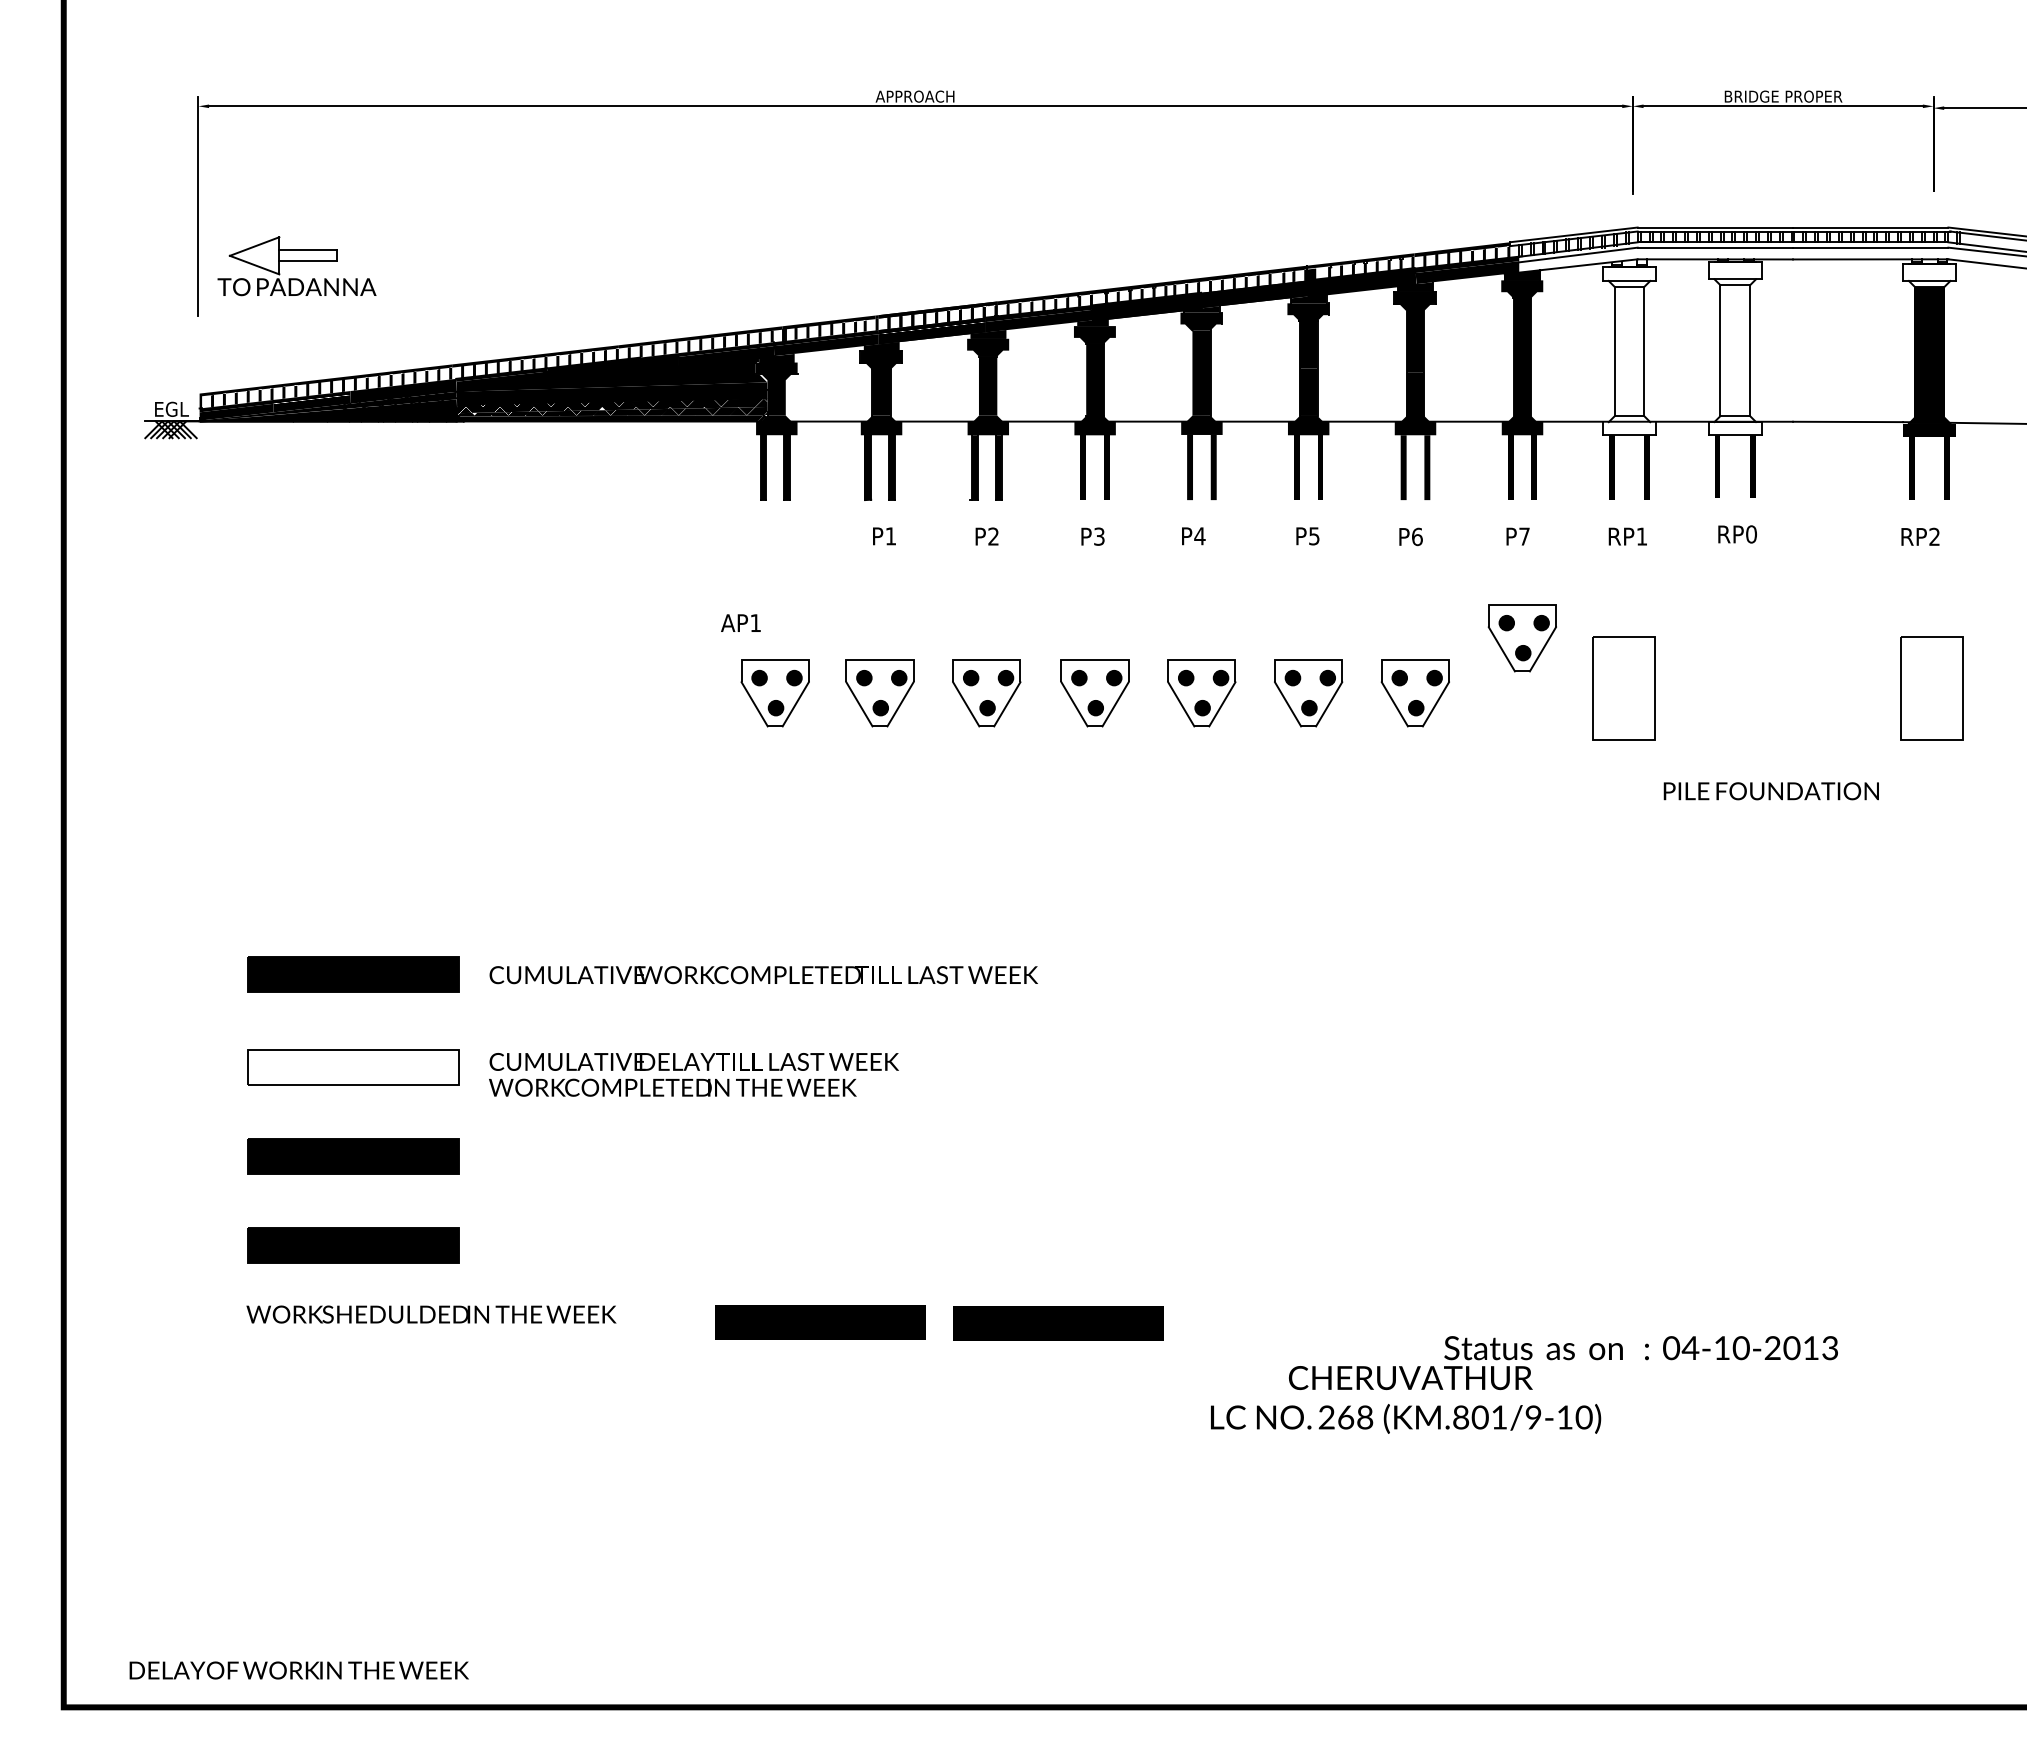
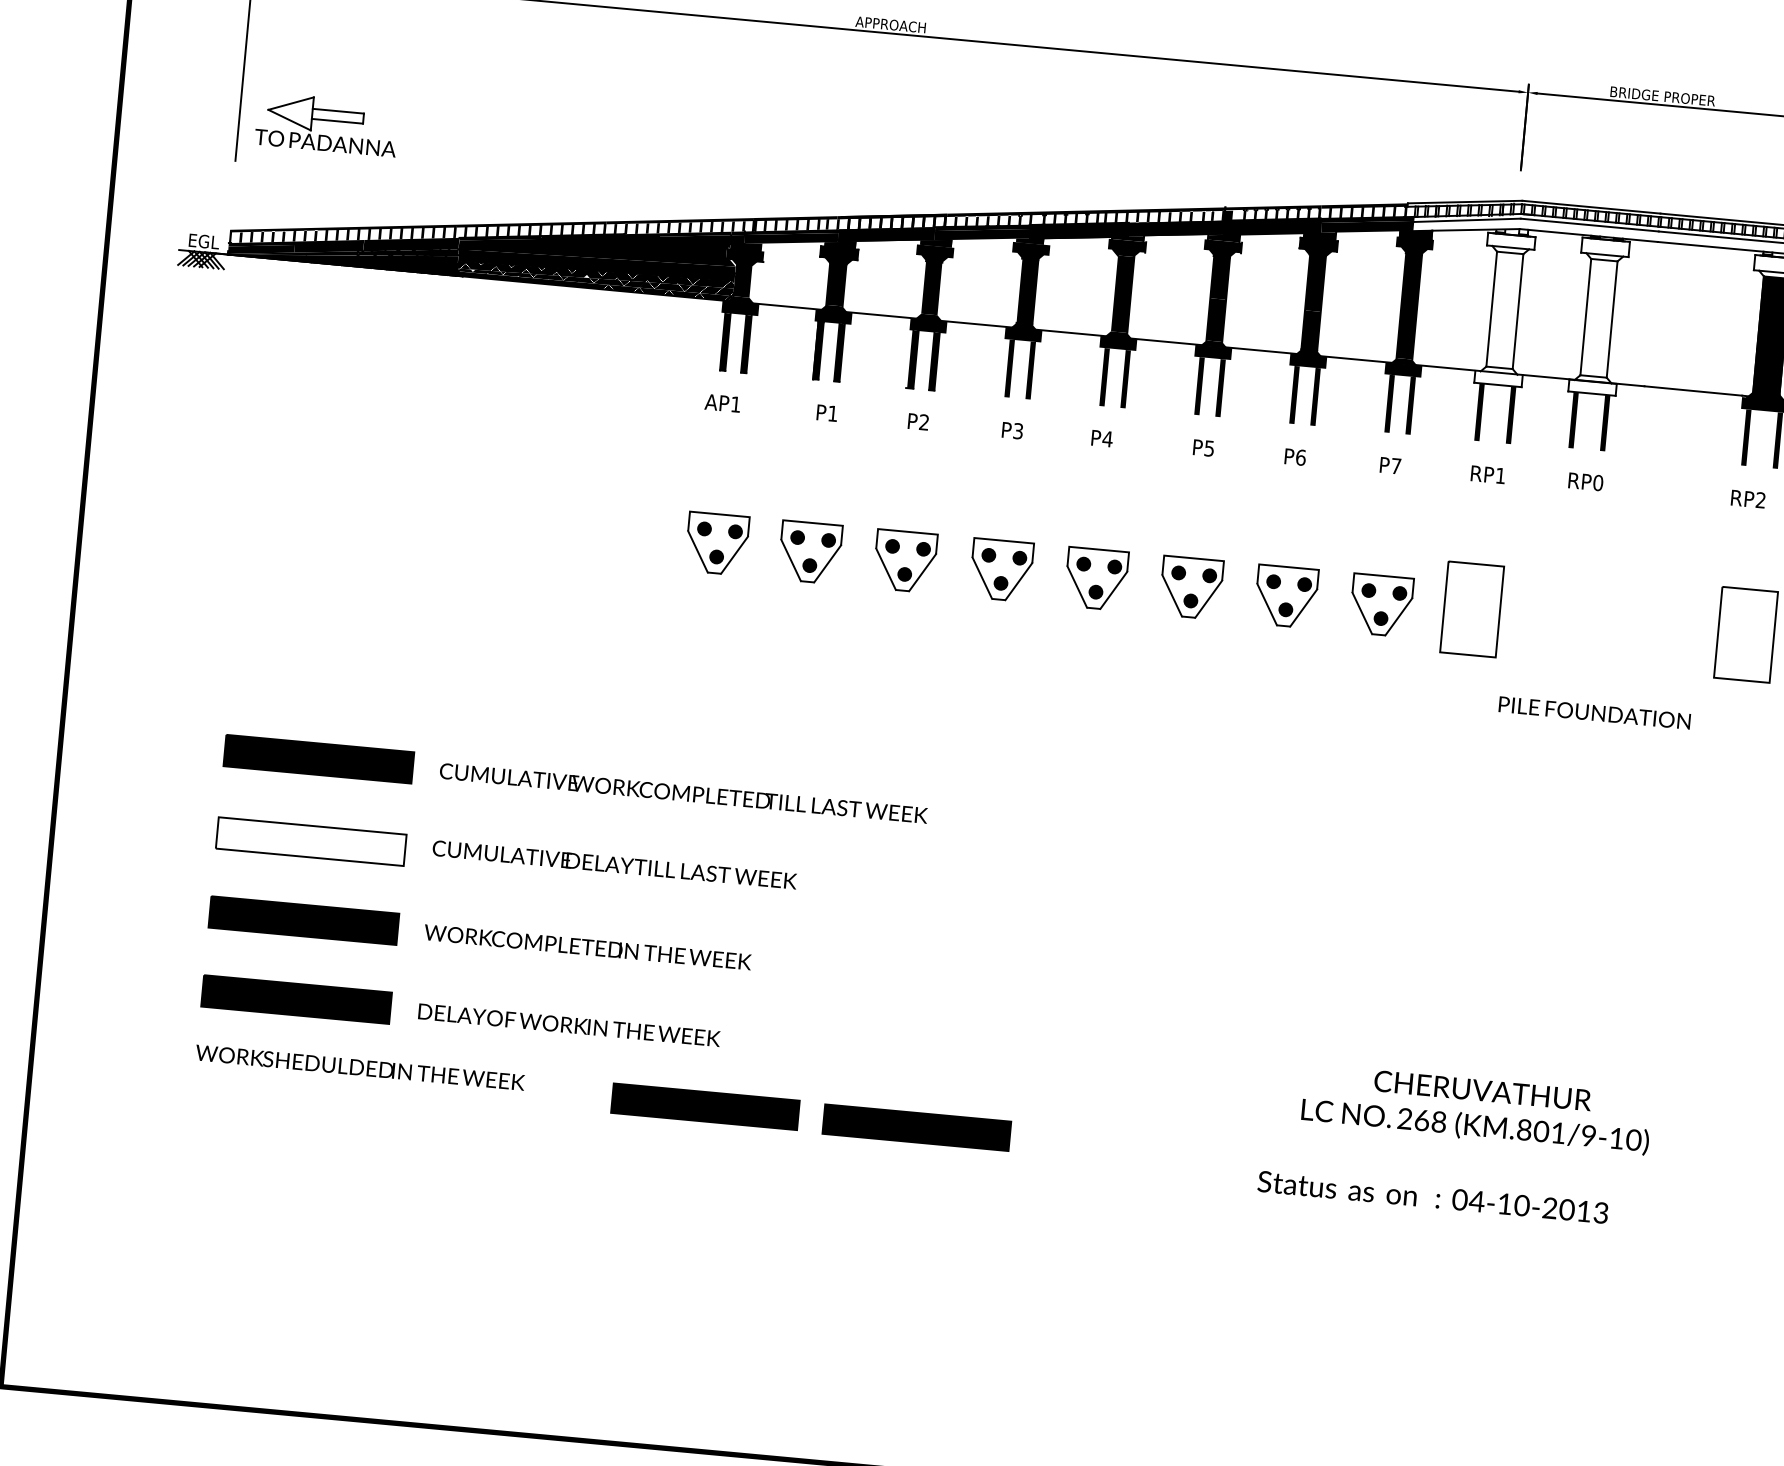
text: (740, 622) -> (722, 402), moved
part: (1521, 638) -> (1380, 605), moved
text: (672, 1087) -> (587, 947), moved
text: (1406, 1399) -> (1477, 1109), moved
text: (298, 1670) -> (568, 1025), moved

